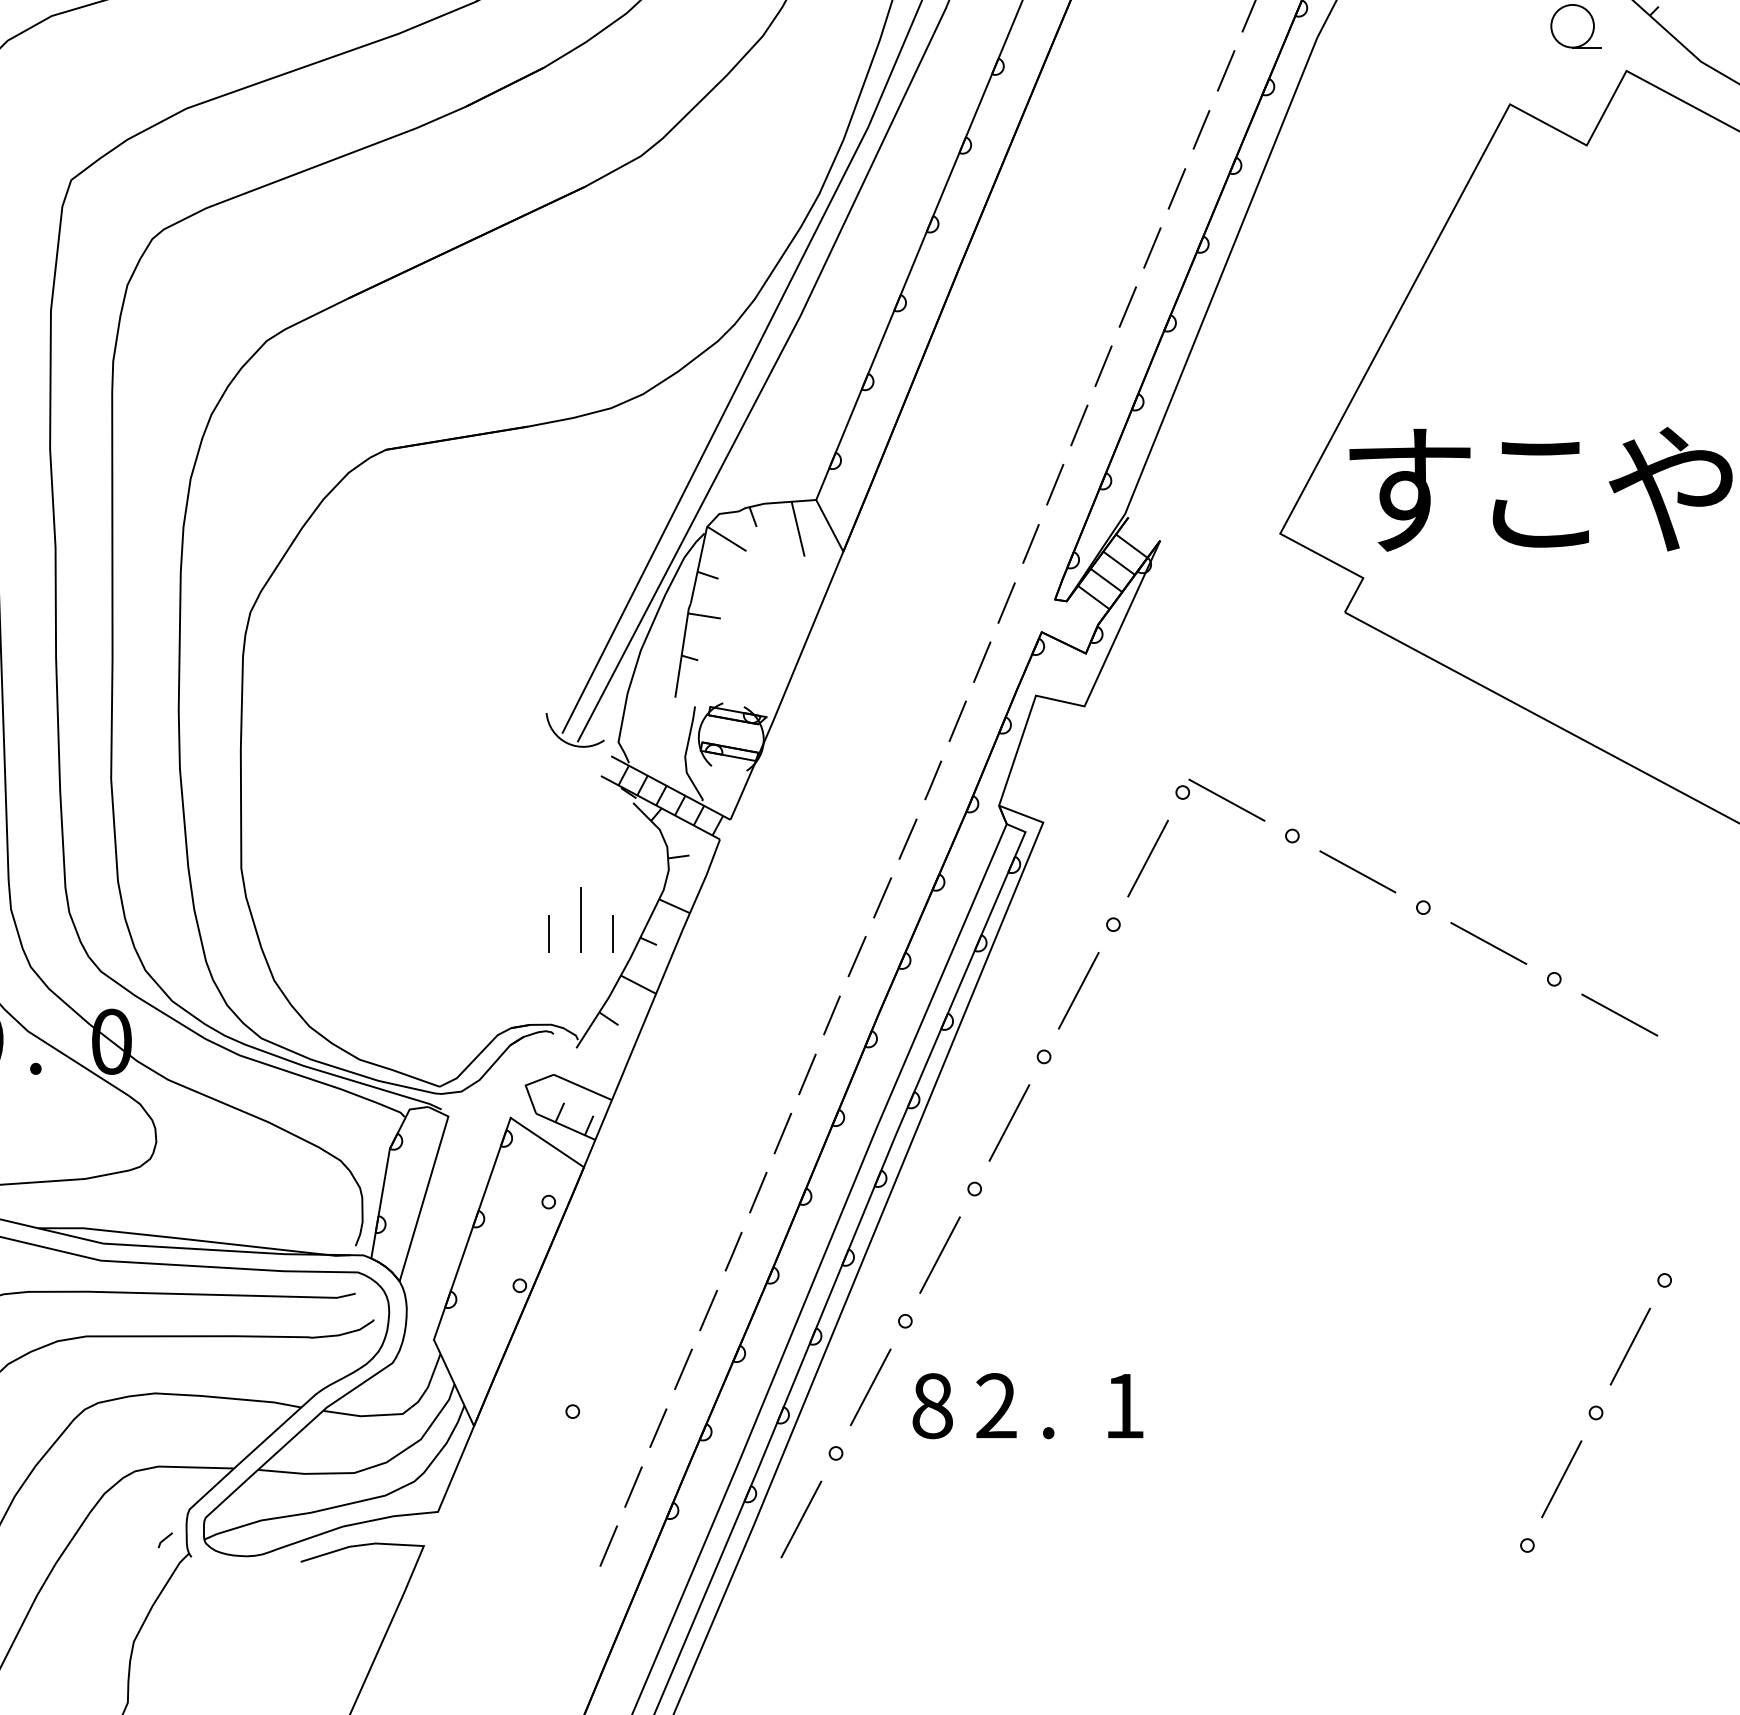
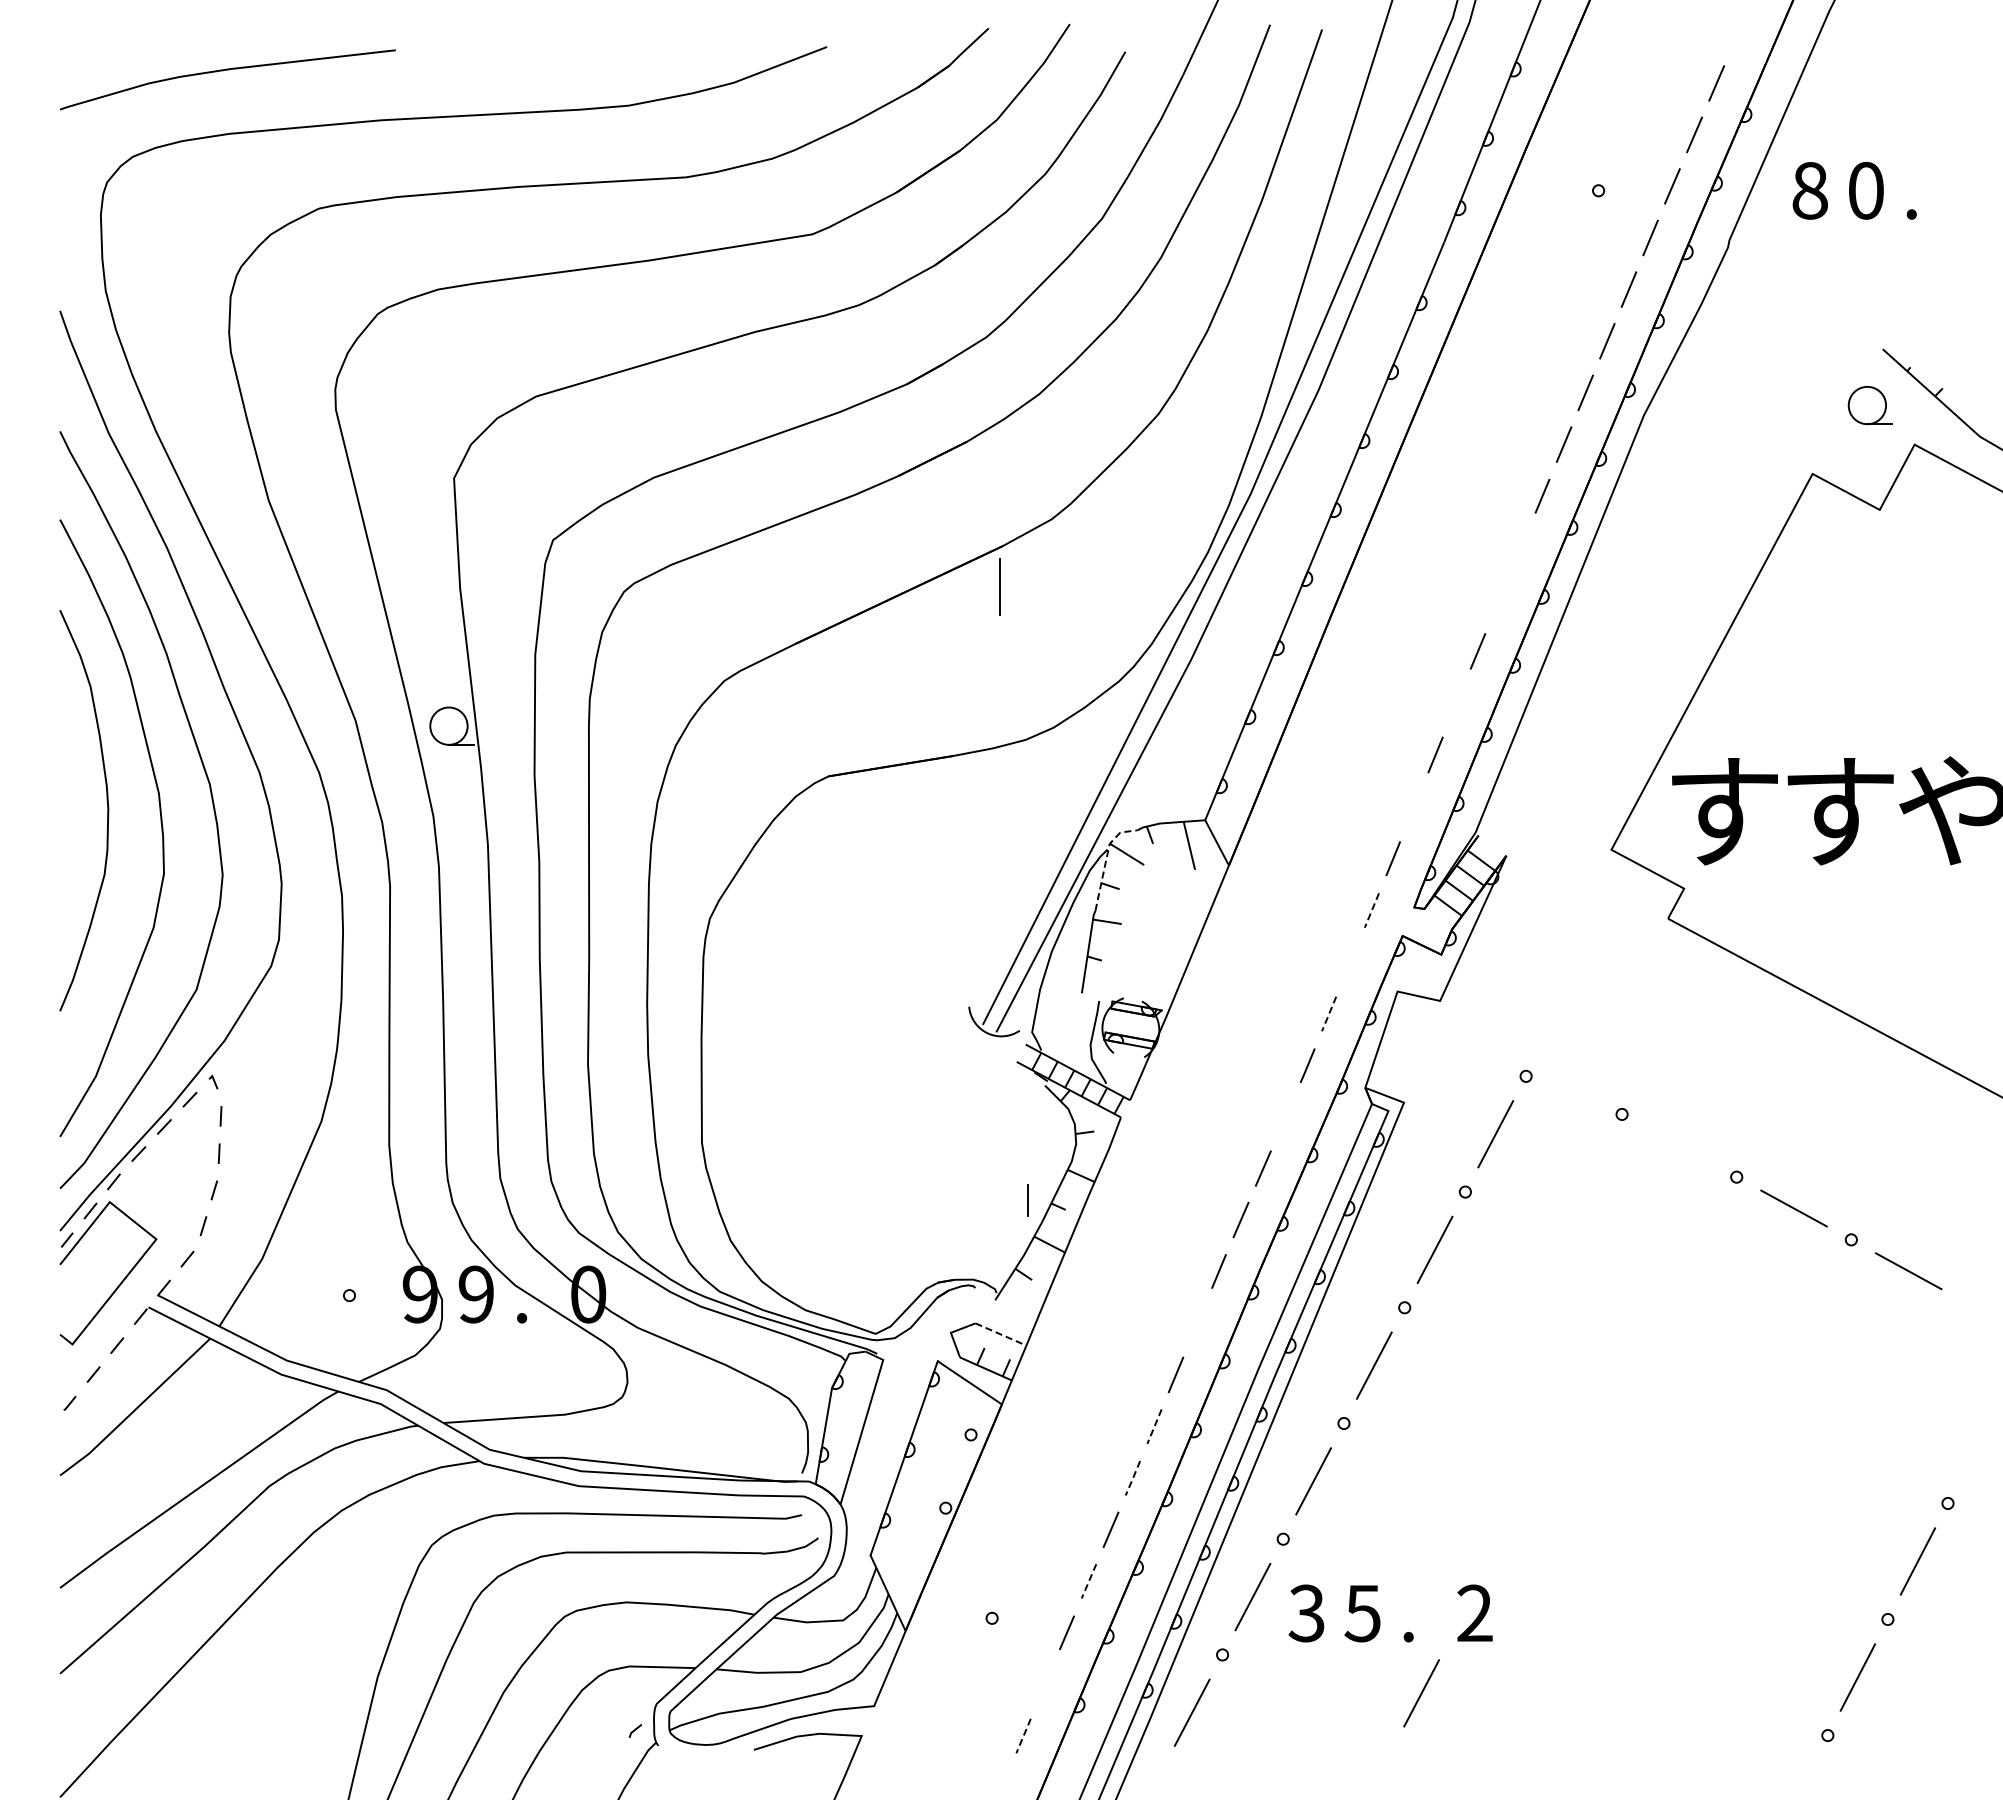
line: (1176, 188) -> (1520, 547), removed
line: (1152, 247) -> (1499, 599), removed
line: (1103, 365) -> (1456, 702), removed
line: (1055, 484) -> (1414, 806), removed
text: (1541, 489) -> (1840, 811), こ -> す
line: (703, 544) -> (1106, 859), solid -> dashed
line: (1006, 603) -> (1371, 910), solid -> dashed
line: (982, 662) -> (1350, 962), removed
line: (958, 721) -> (1329, 1014), solid -> dashed
line: (1226, 800) -> (1564, 1083), removed
line: (907, 839) -> (1285, 1117), removed
line: (1357, 871) -> (1679, 1145), removed
line: (581, 919) -> (999, 586), moved
line: (549, 934) -> (971, 1200), removed
line: (807, 1073) -> (1197, 1322), removed
line: (583, 1087) -> (1001, 1334), solid -> dashed
line: (758, 1192) -> (1154, 1426), solid -> dashed
line: (733, 1251) -> (1132, 1478), solid -> dashed
line: (684, 1369) -> (1089, 1581), solid -> dashed
text: (1123, 1404) -> (1474, 1612), 1 -> 2
text: (931, 1406) -> (1306, 1613), 8 -> 3
text: (995, 1406) -> (1362, 1613), 2 -> 5
line: (633, 1487) -> (1045, 1684), removed
line: (1063, 1497) -> (1421, 1693), added
line: (608, 1546) -> (1023, 1736), solid -> dashed

